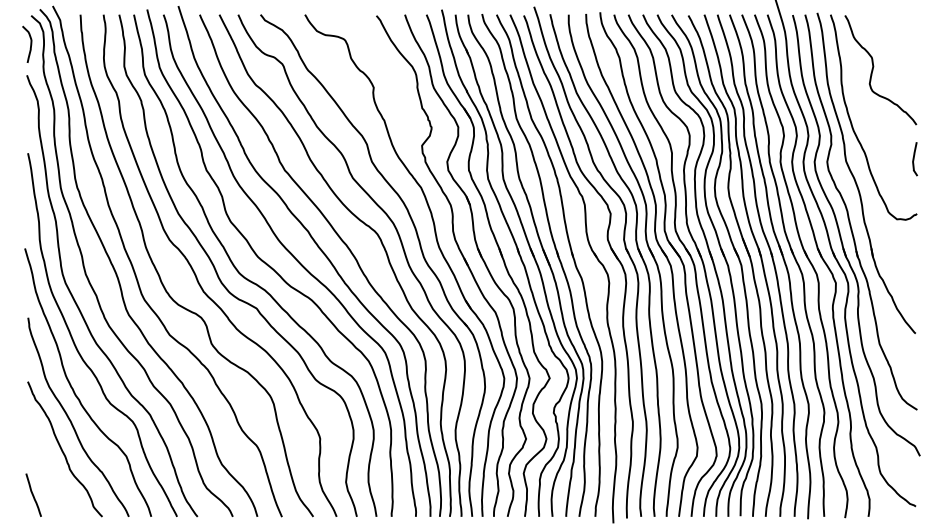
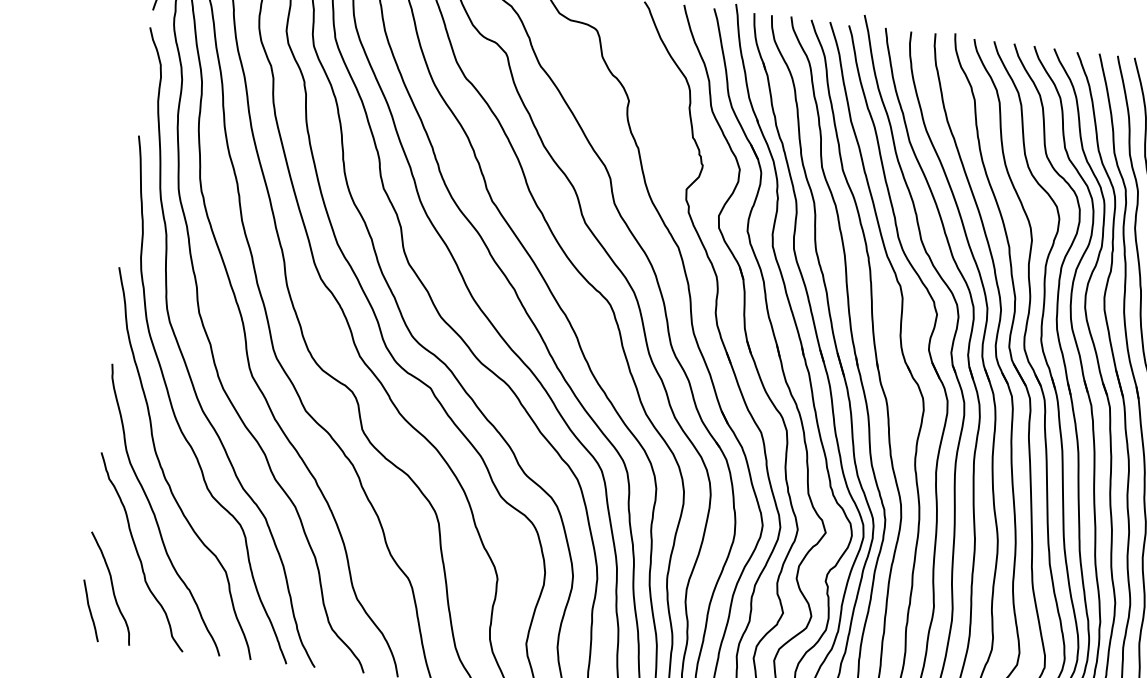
curve: (46, 477) -> (111, 588), added

